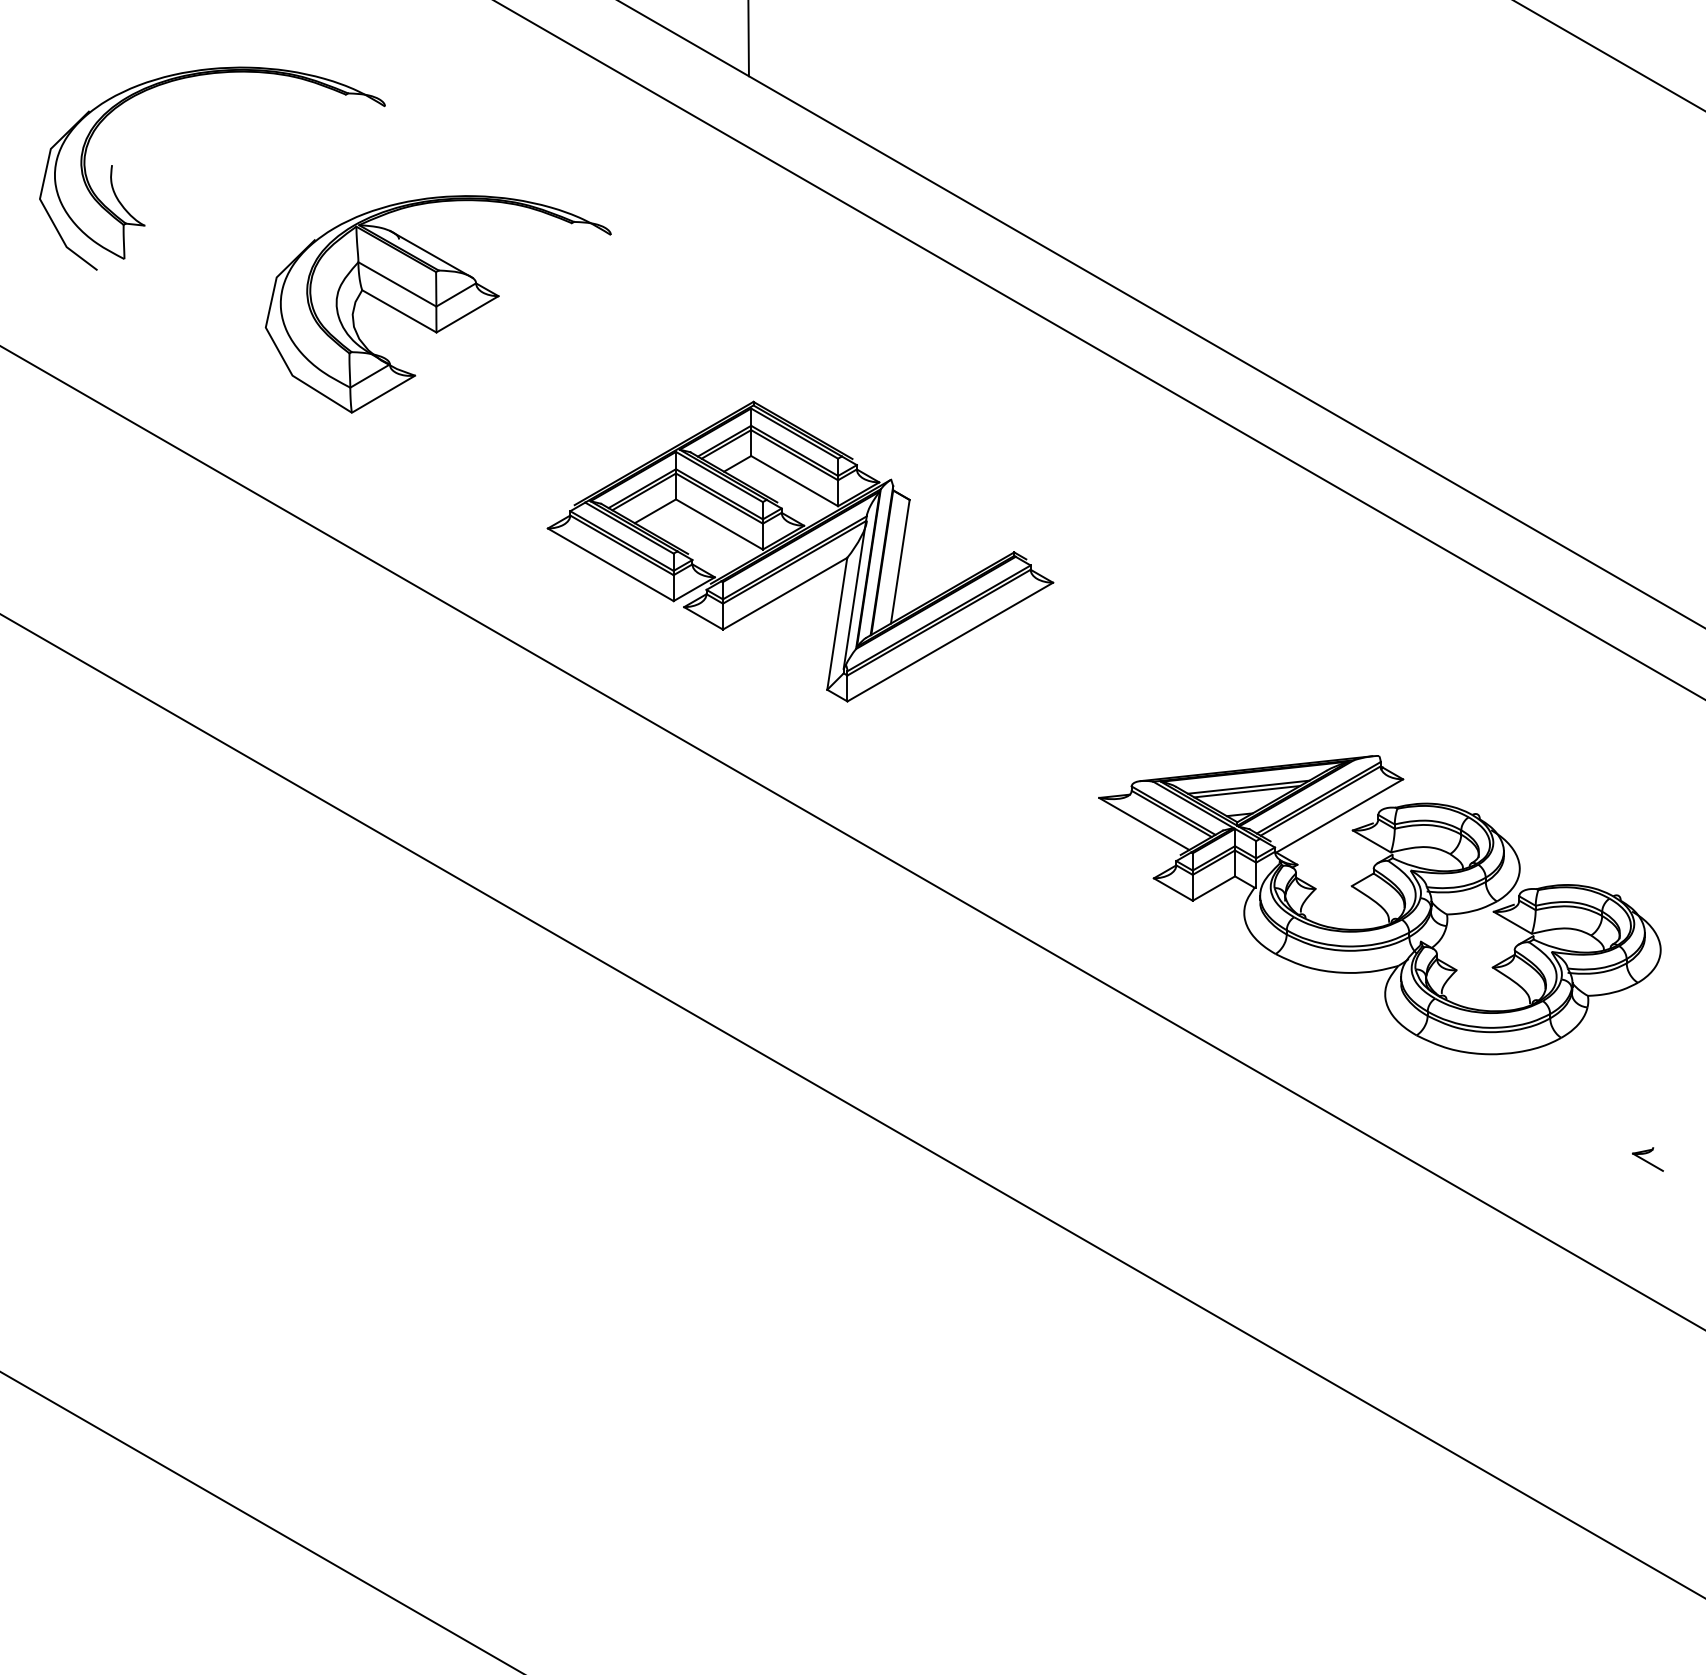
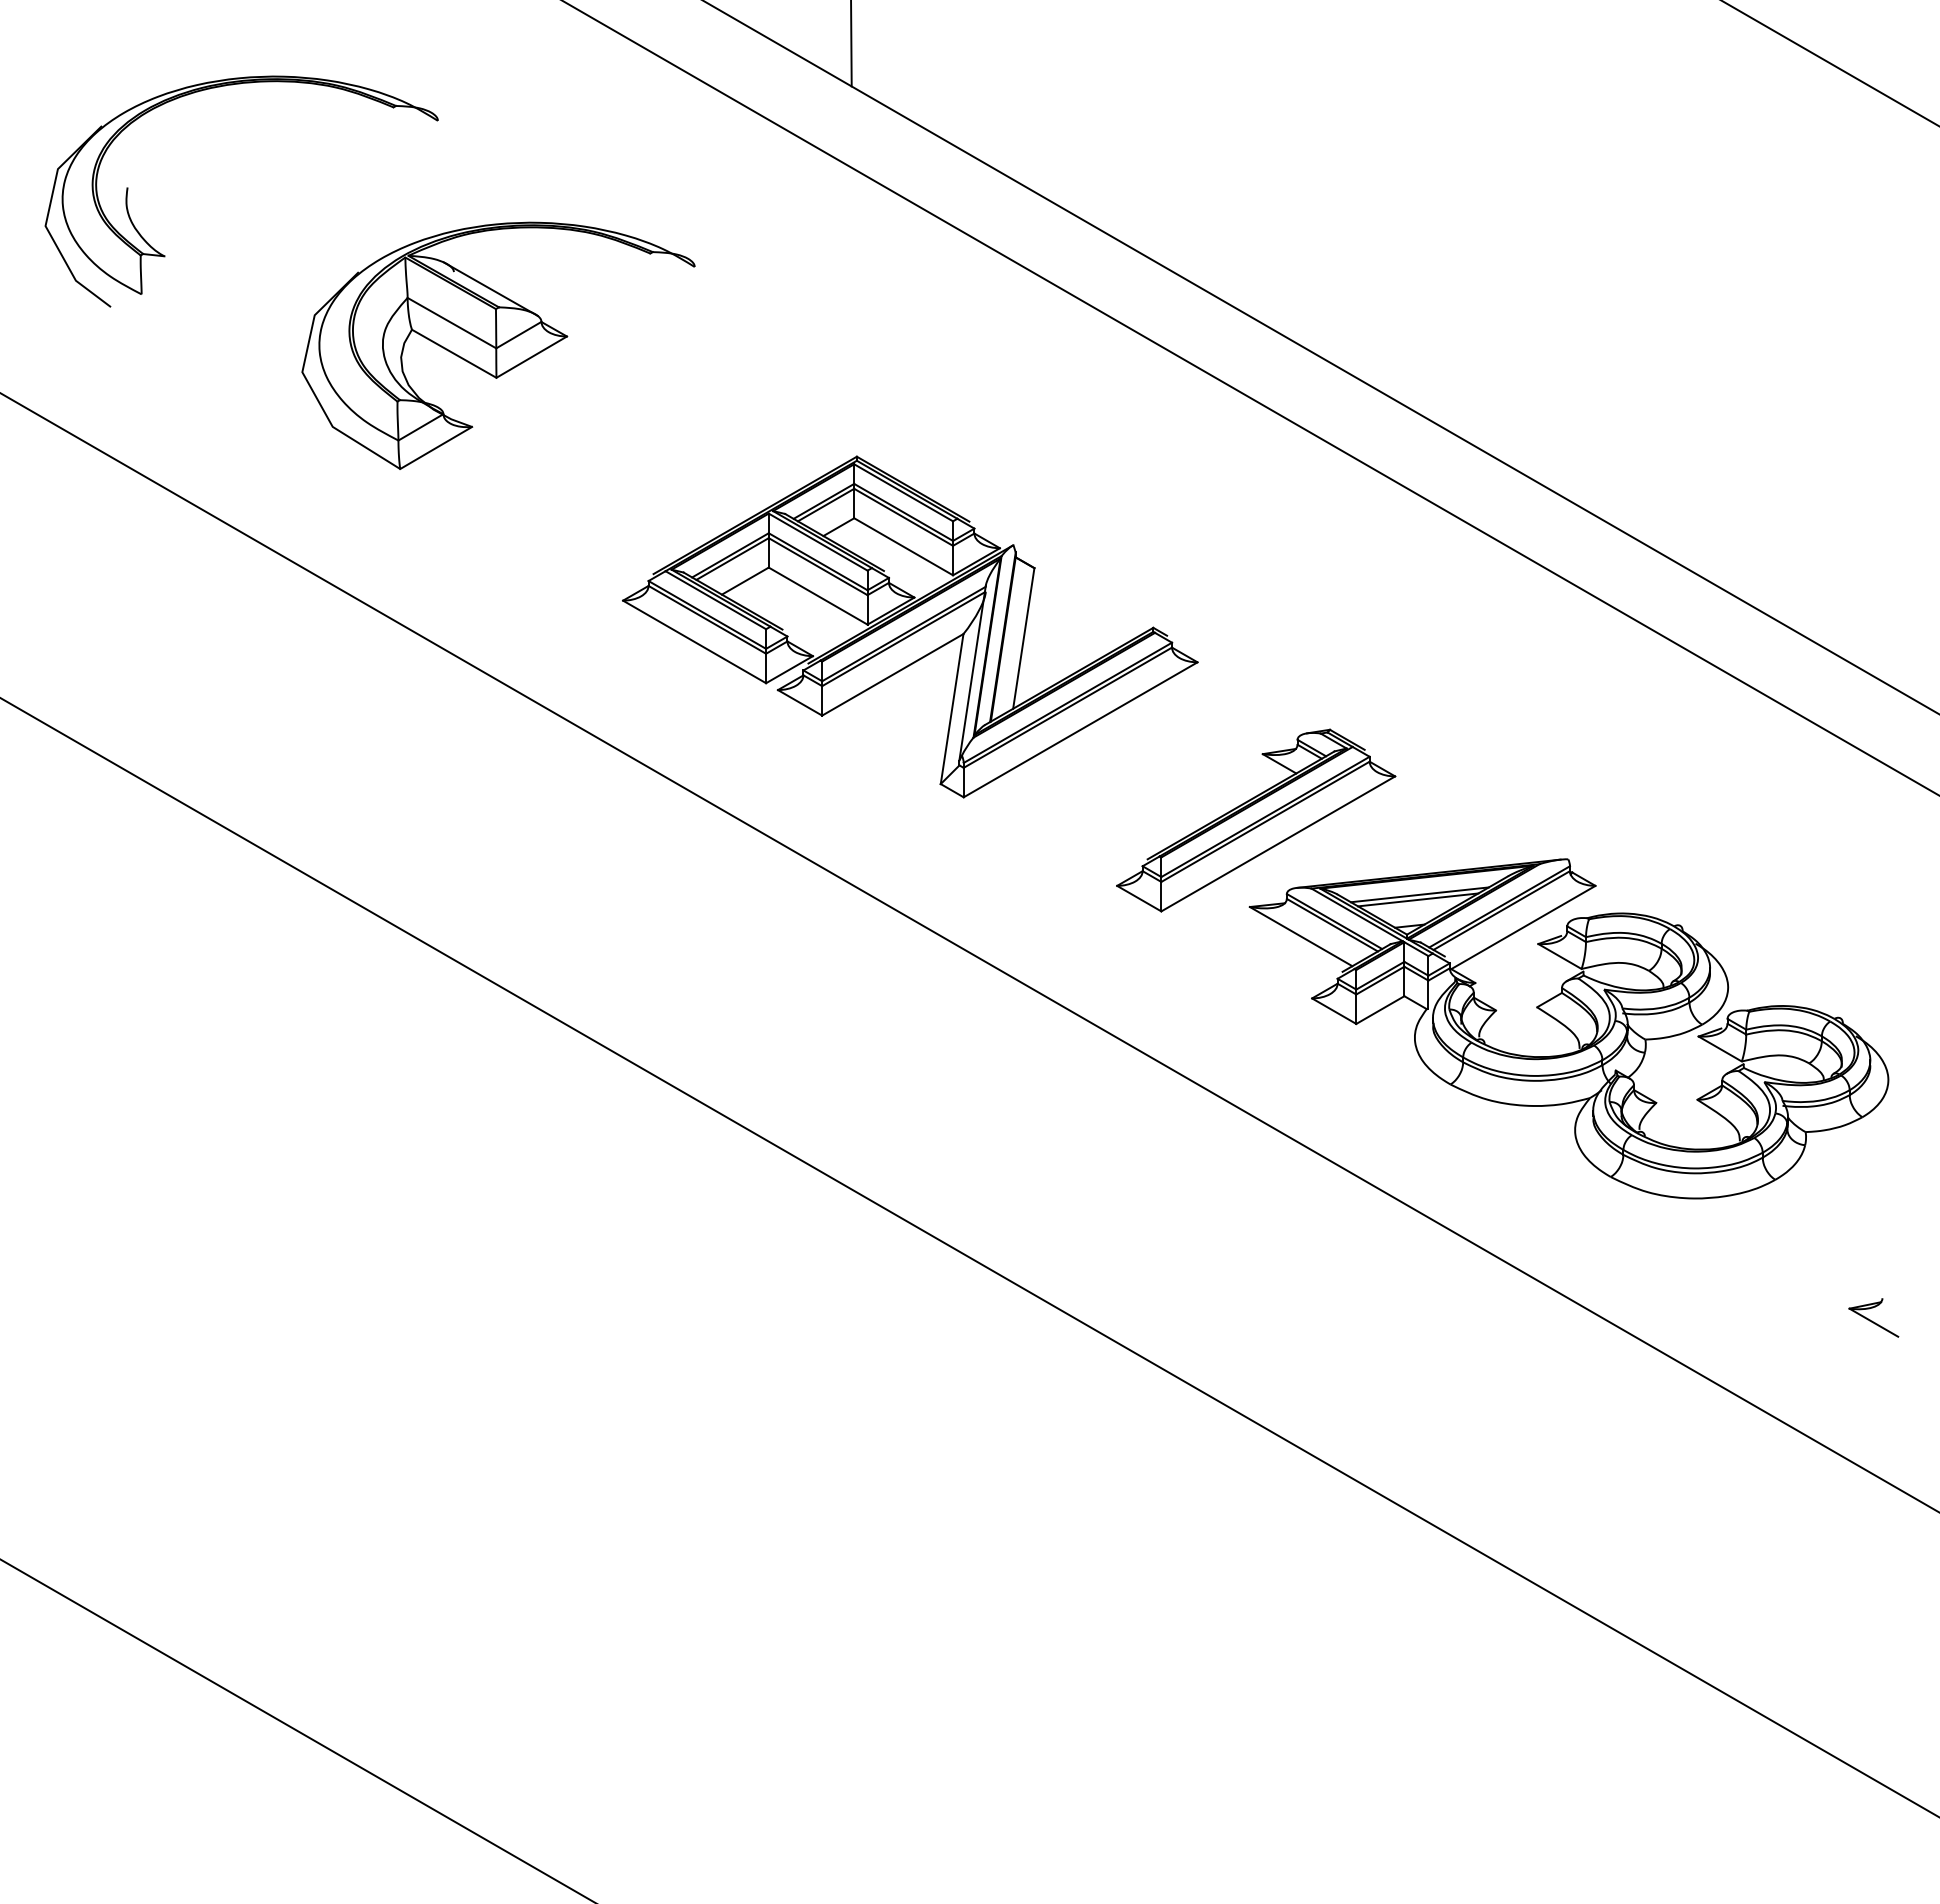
part: (1104, 721) -> (1256, 820), added
part: (1647, 1158) -> (1873, 1317), size x1.43

